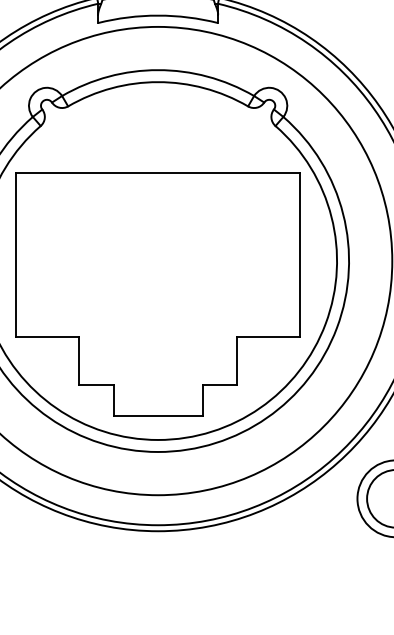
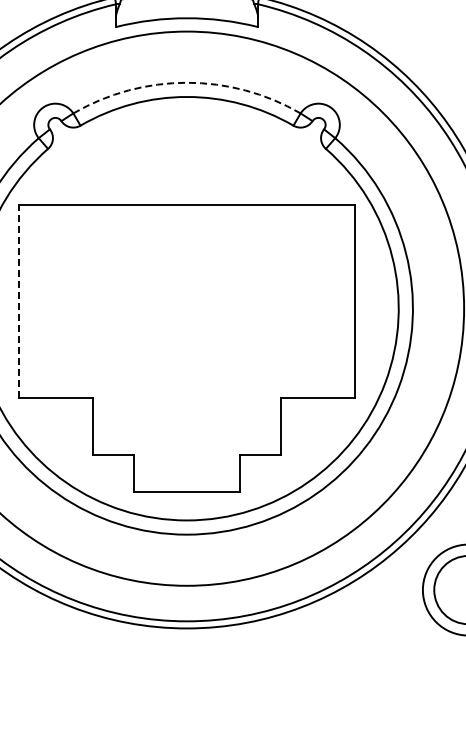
arc: (158, 69) -> (187, 82), solid -> dashed
line: (16, 254) -> (19, 301), solid -> dashed

